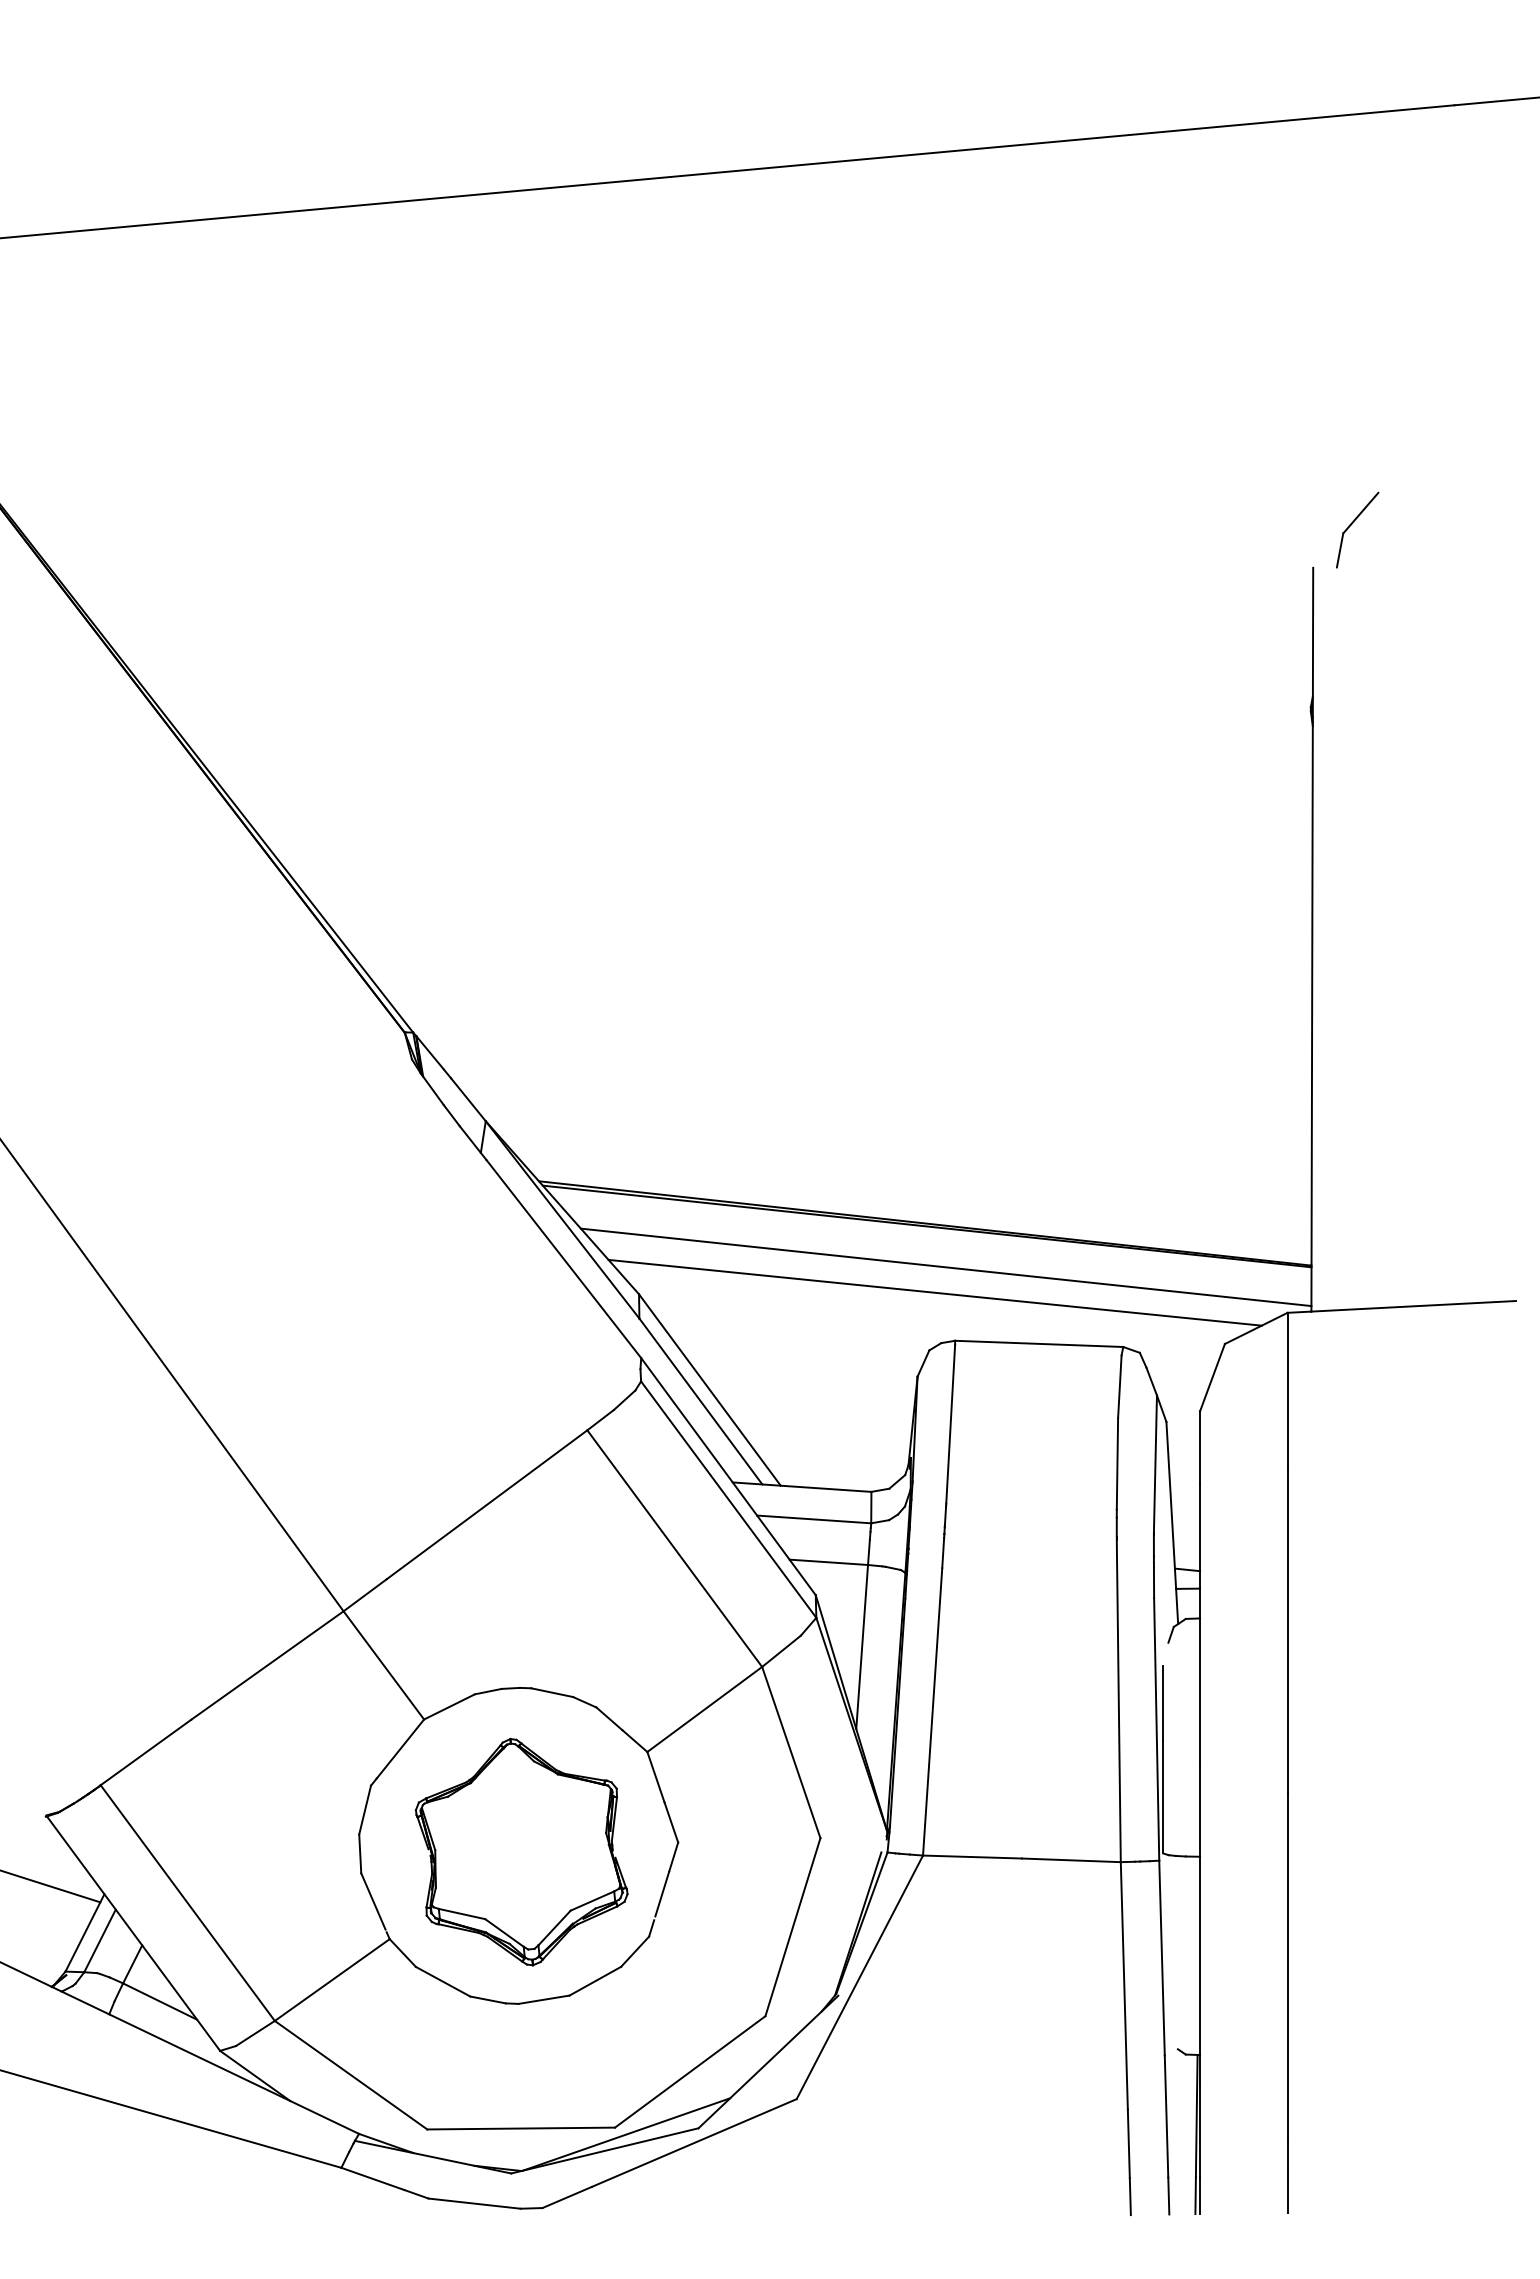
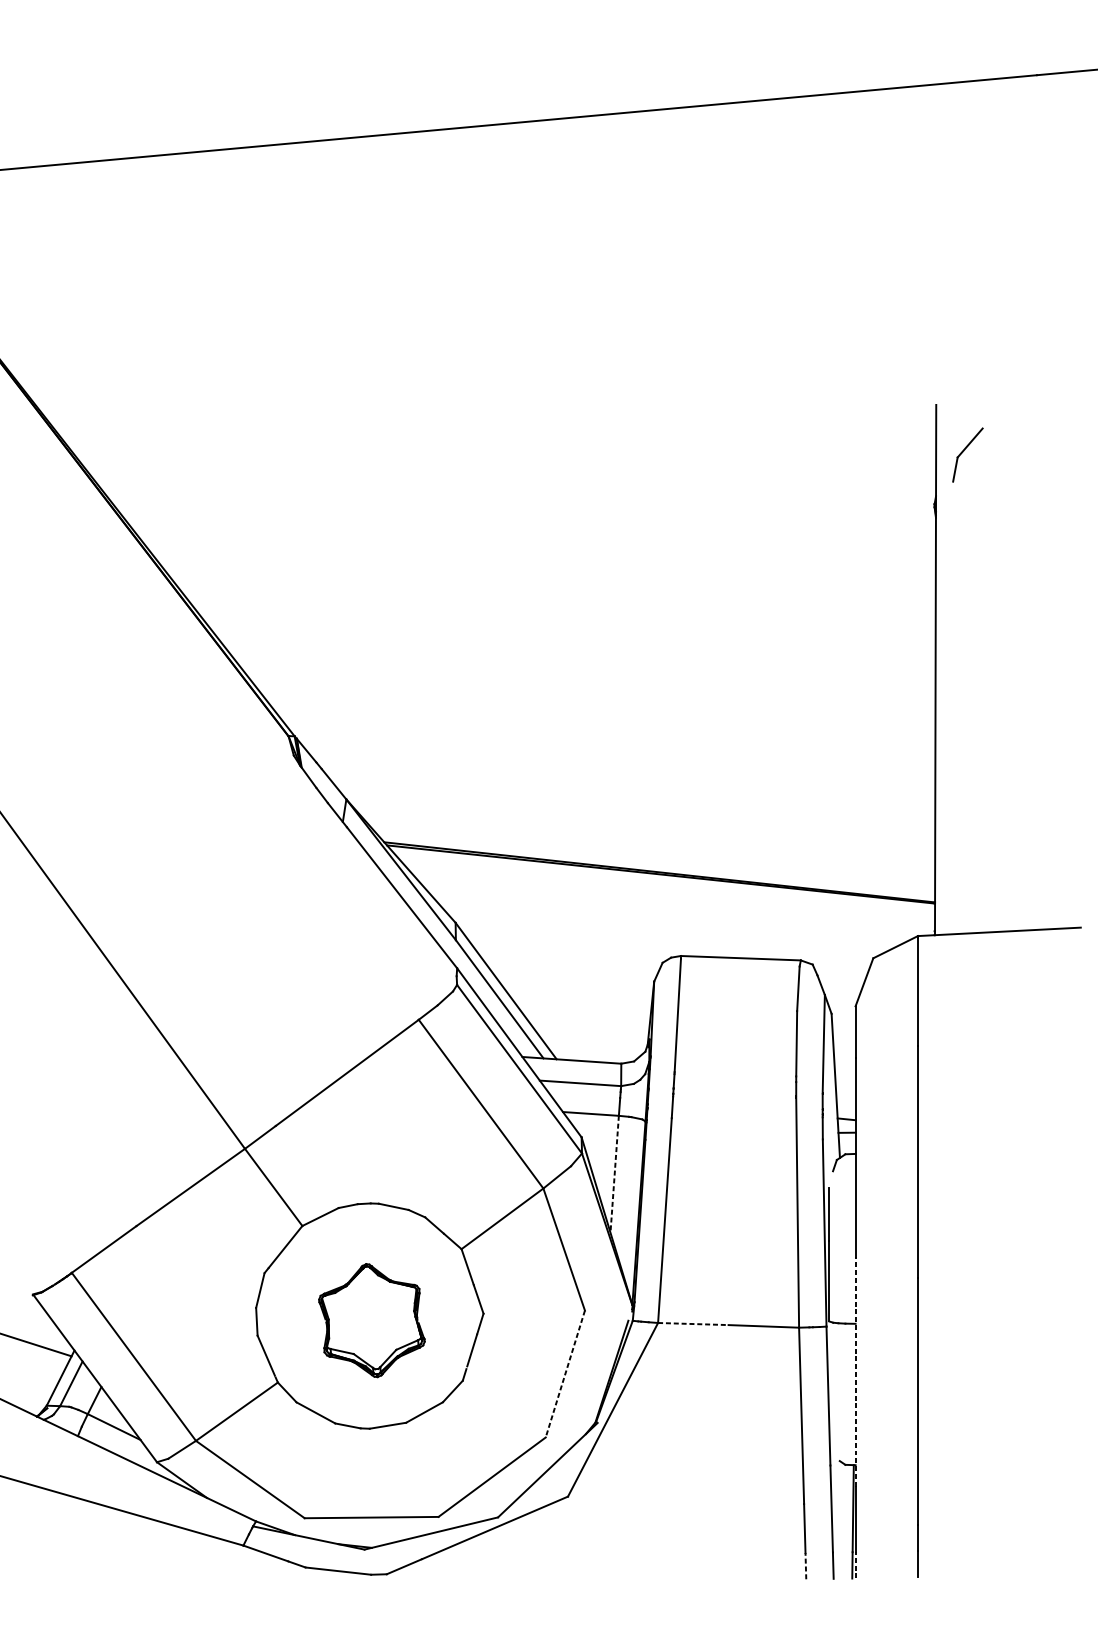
part: (1352, 524) -> (964, 451), moved
line: (945, 1267) -> (674, 903), removed
line: (934, 1292) -> (666, 921), removed
line: (862, 1647) -> (614, 1174), solid -> dashed
part: (521, 1852) -> (371, 1320), size x0.7
line: (972, 1857) -> (693, 1324), solid -> dashed
line: (1200, 1923) -> (855, 1371), solid -> dashed
line: (792, 1927) -> (565, 1374), solid -> dashed
line: (626, 2134) -> (446, 1521), removed
line: (1200, 2194) -> (855, 1564), solid -> dashed
line: (1130, 2196) -> (806, 1566), solid -> dashed

